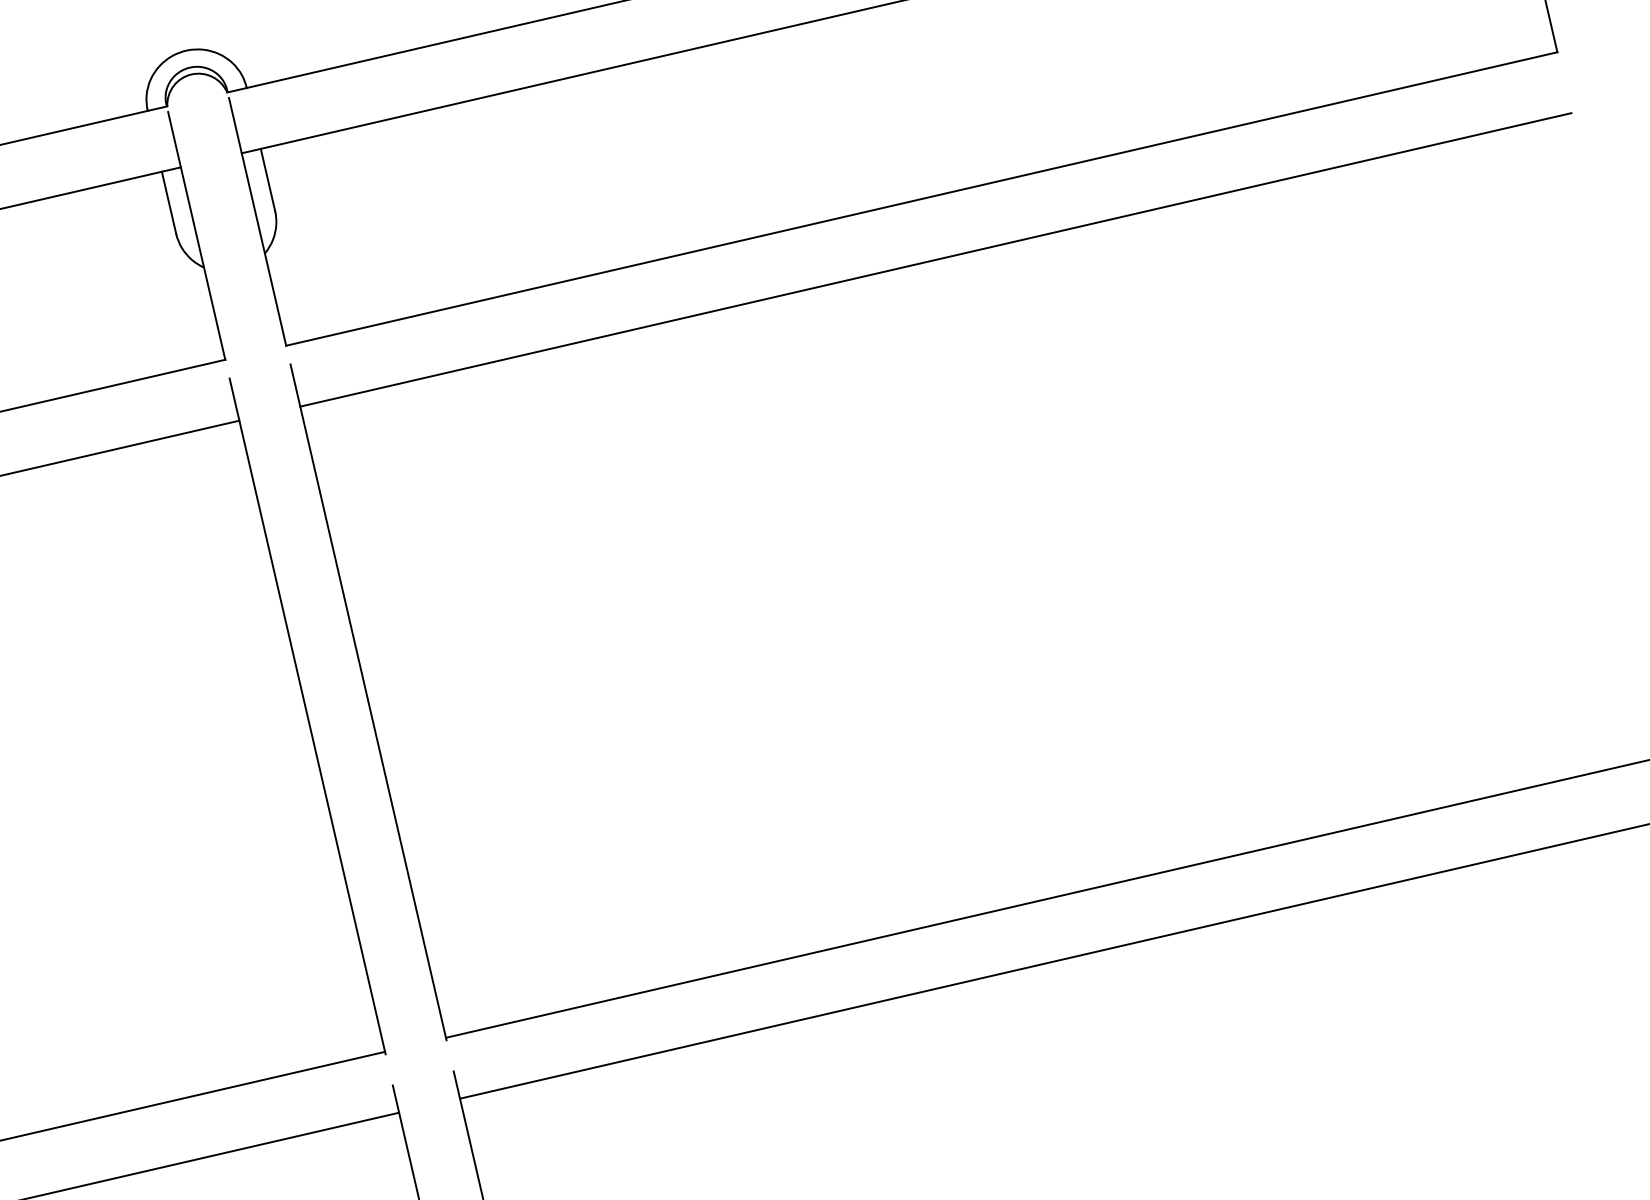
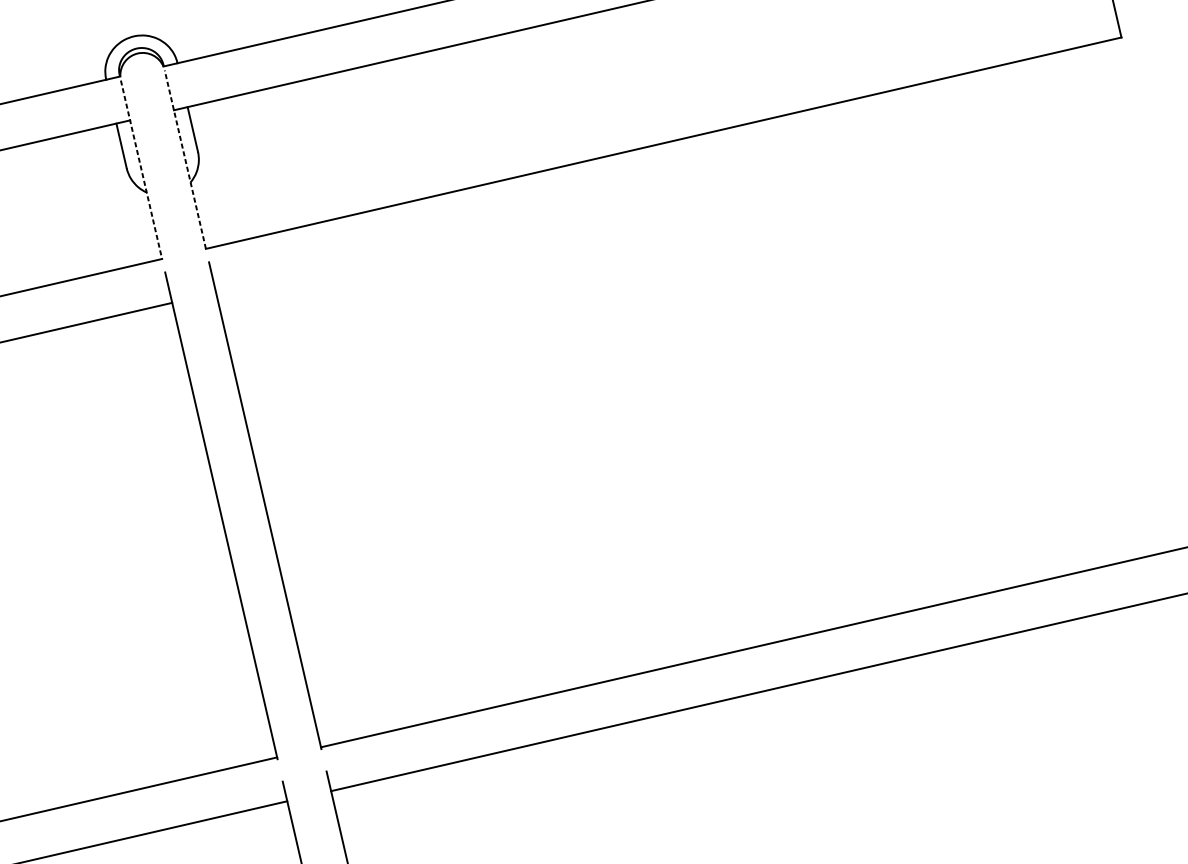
line: (257, 221) -> (185, 159), solid -> dashed
line: (196, 236) -> (141, 170), solid -> dashed
line: (935, 259) -> (673, 186), removed

